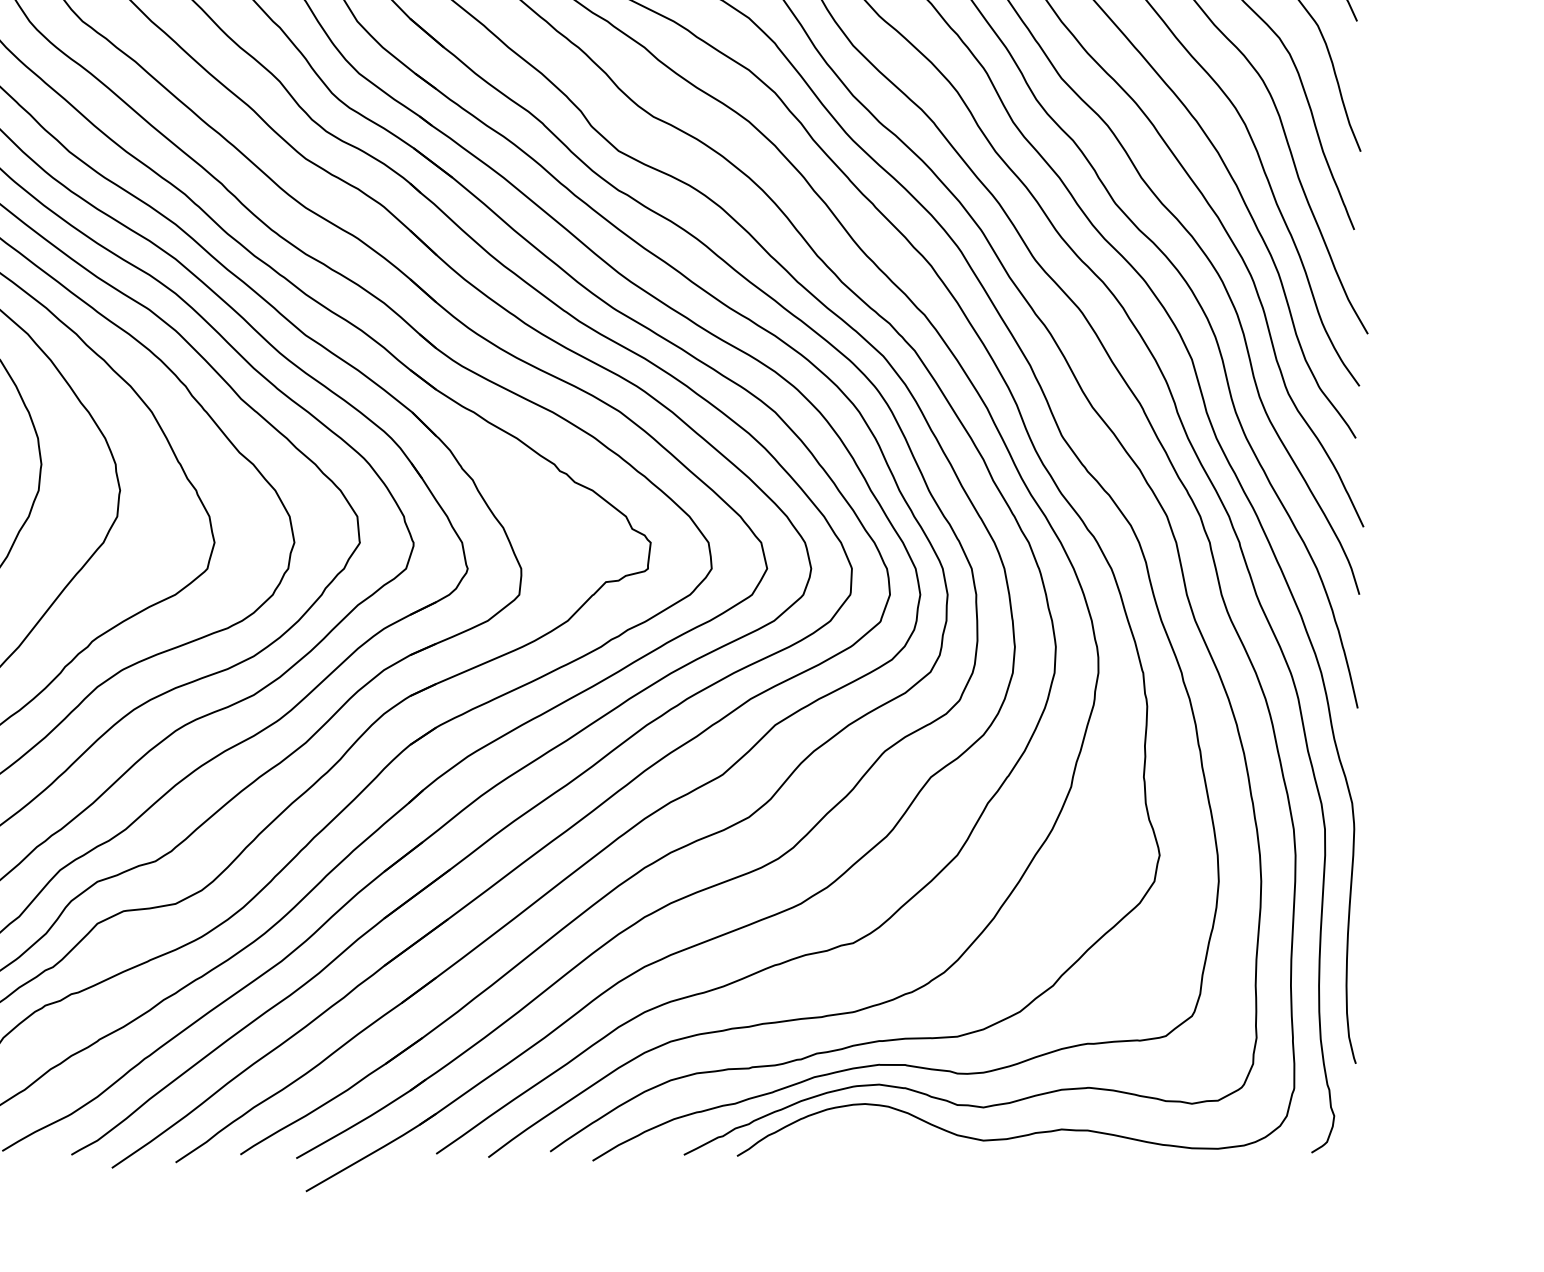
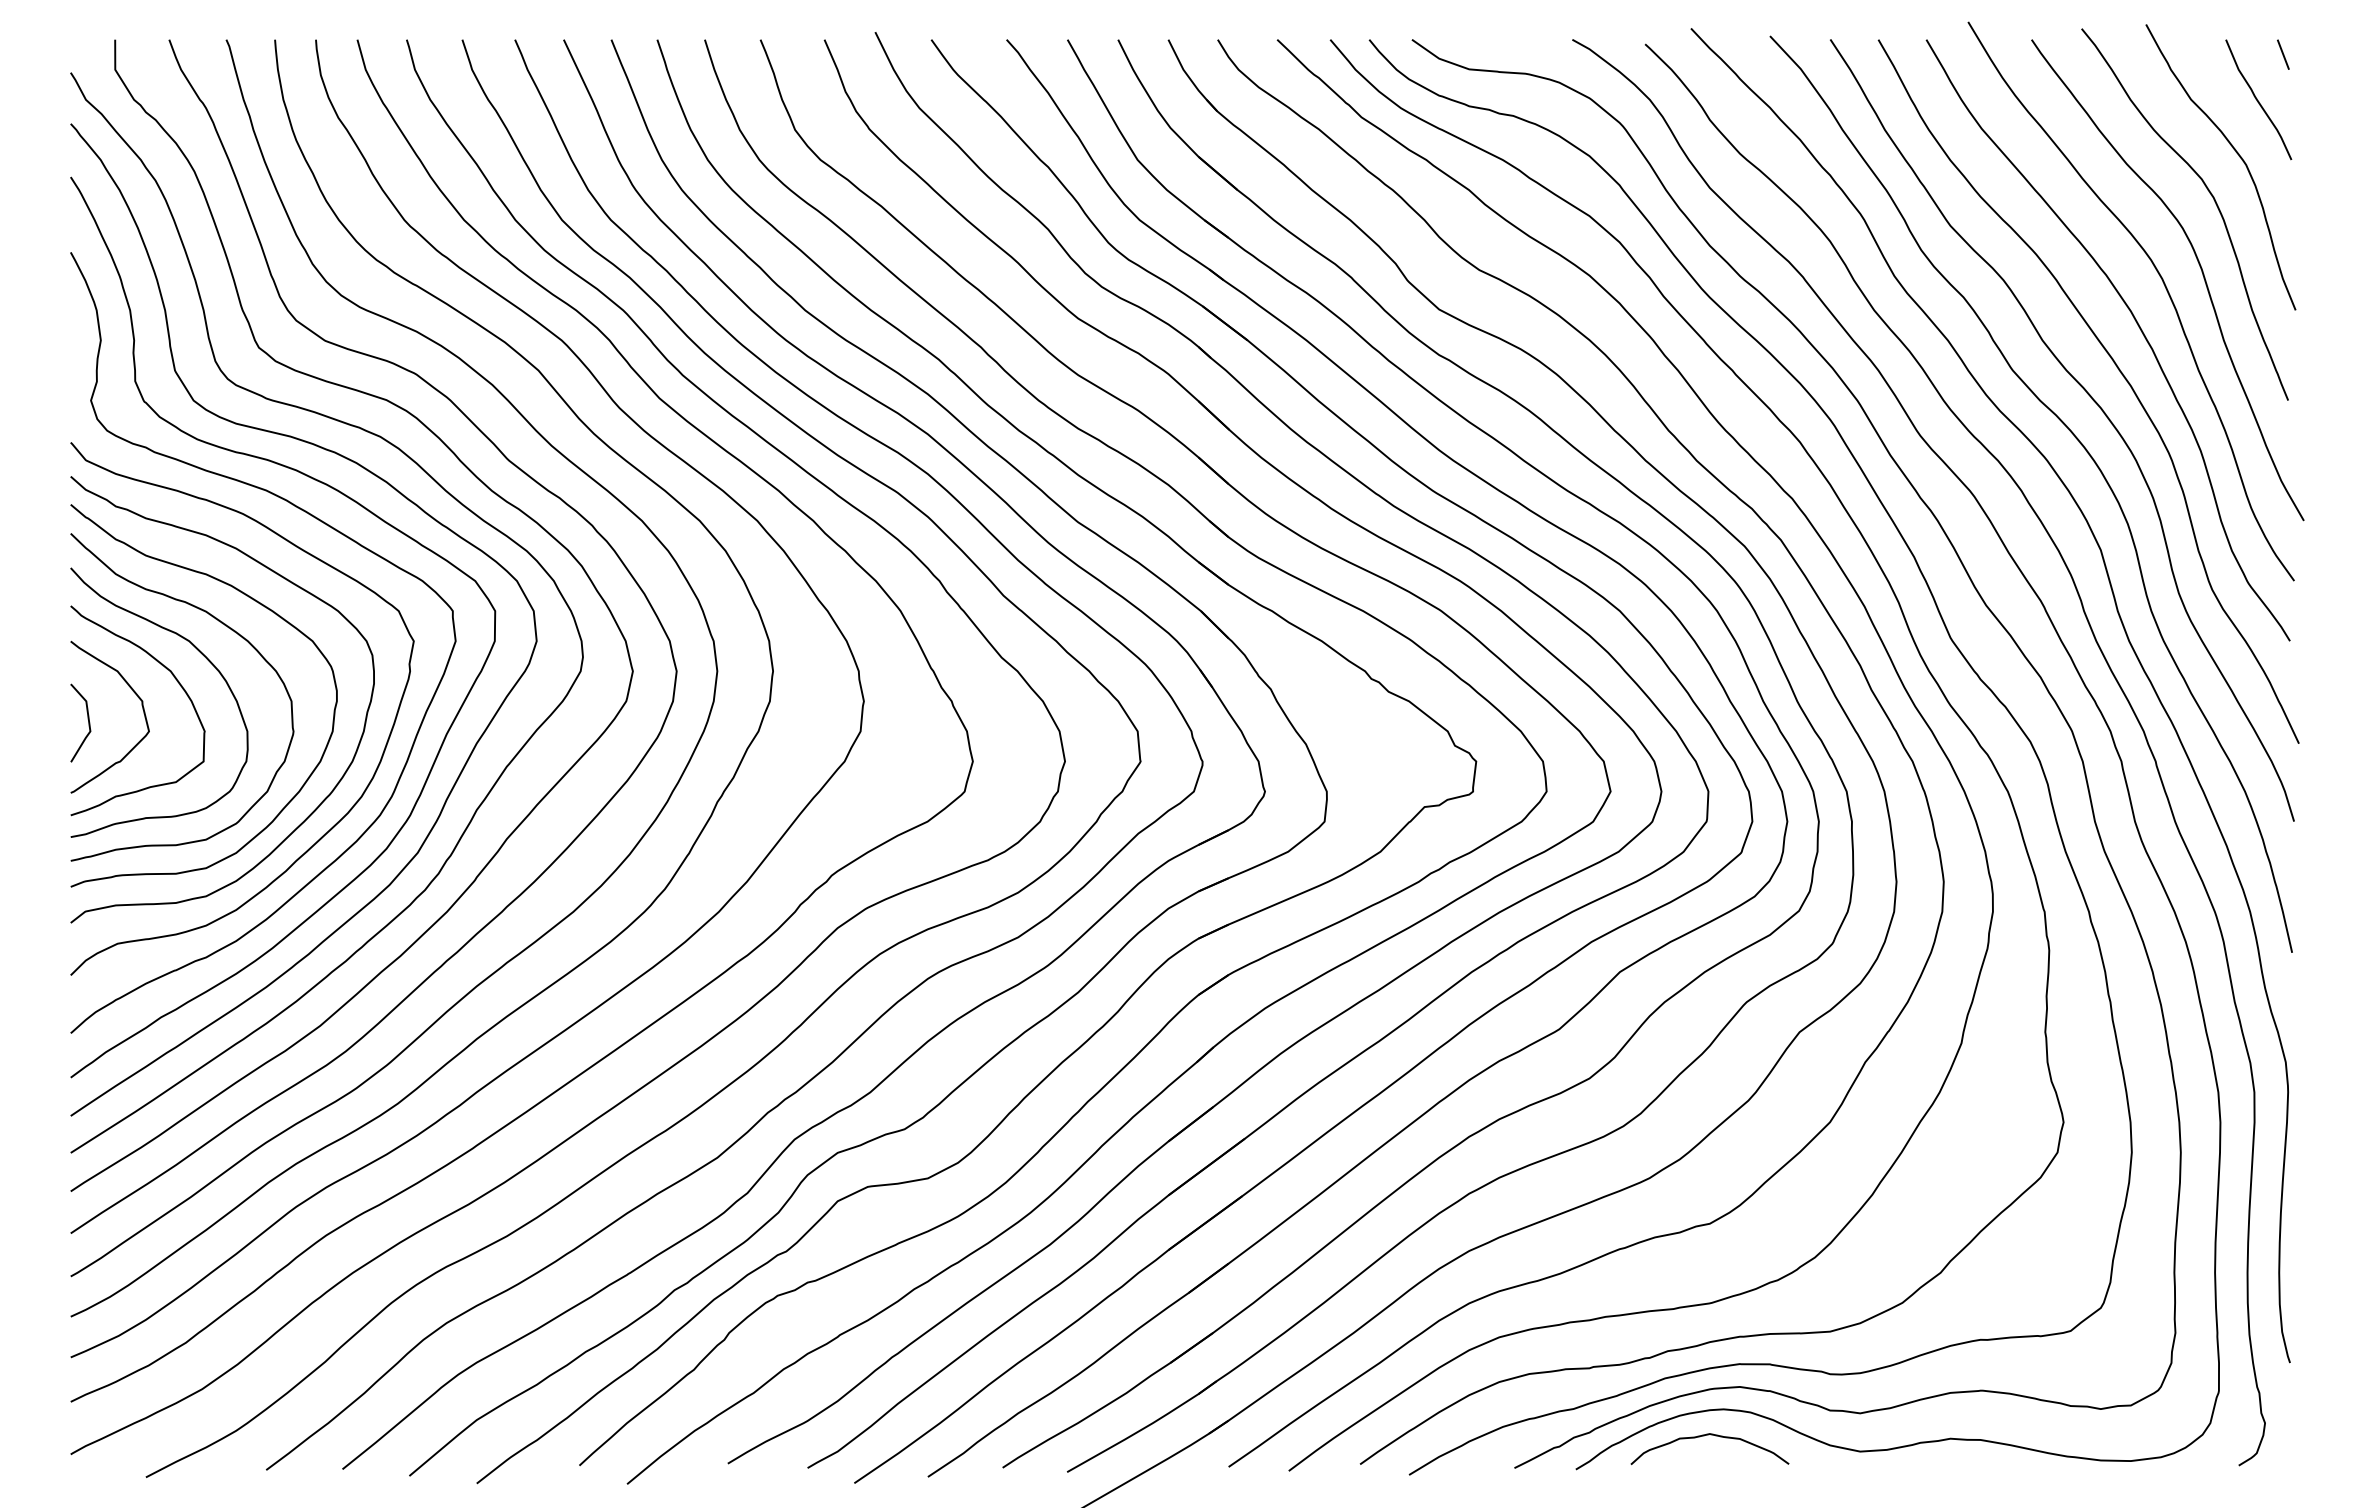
curve: (848, 1127) -> (1704, 1436), added

